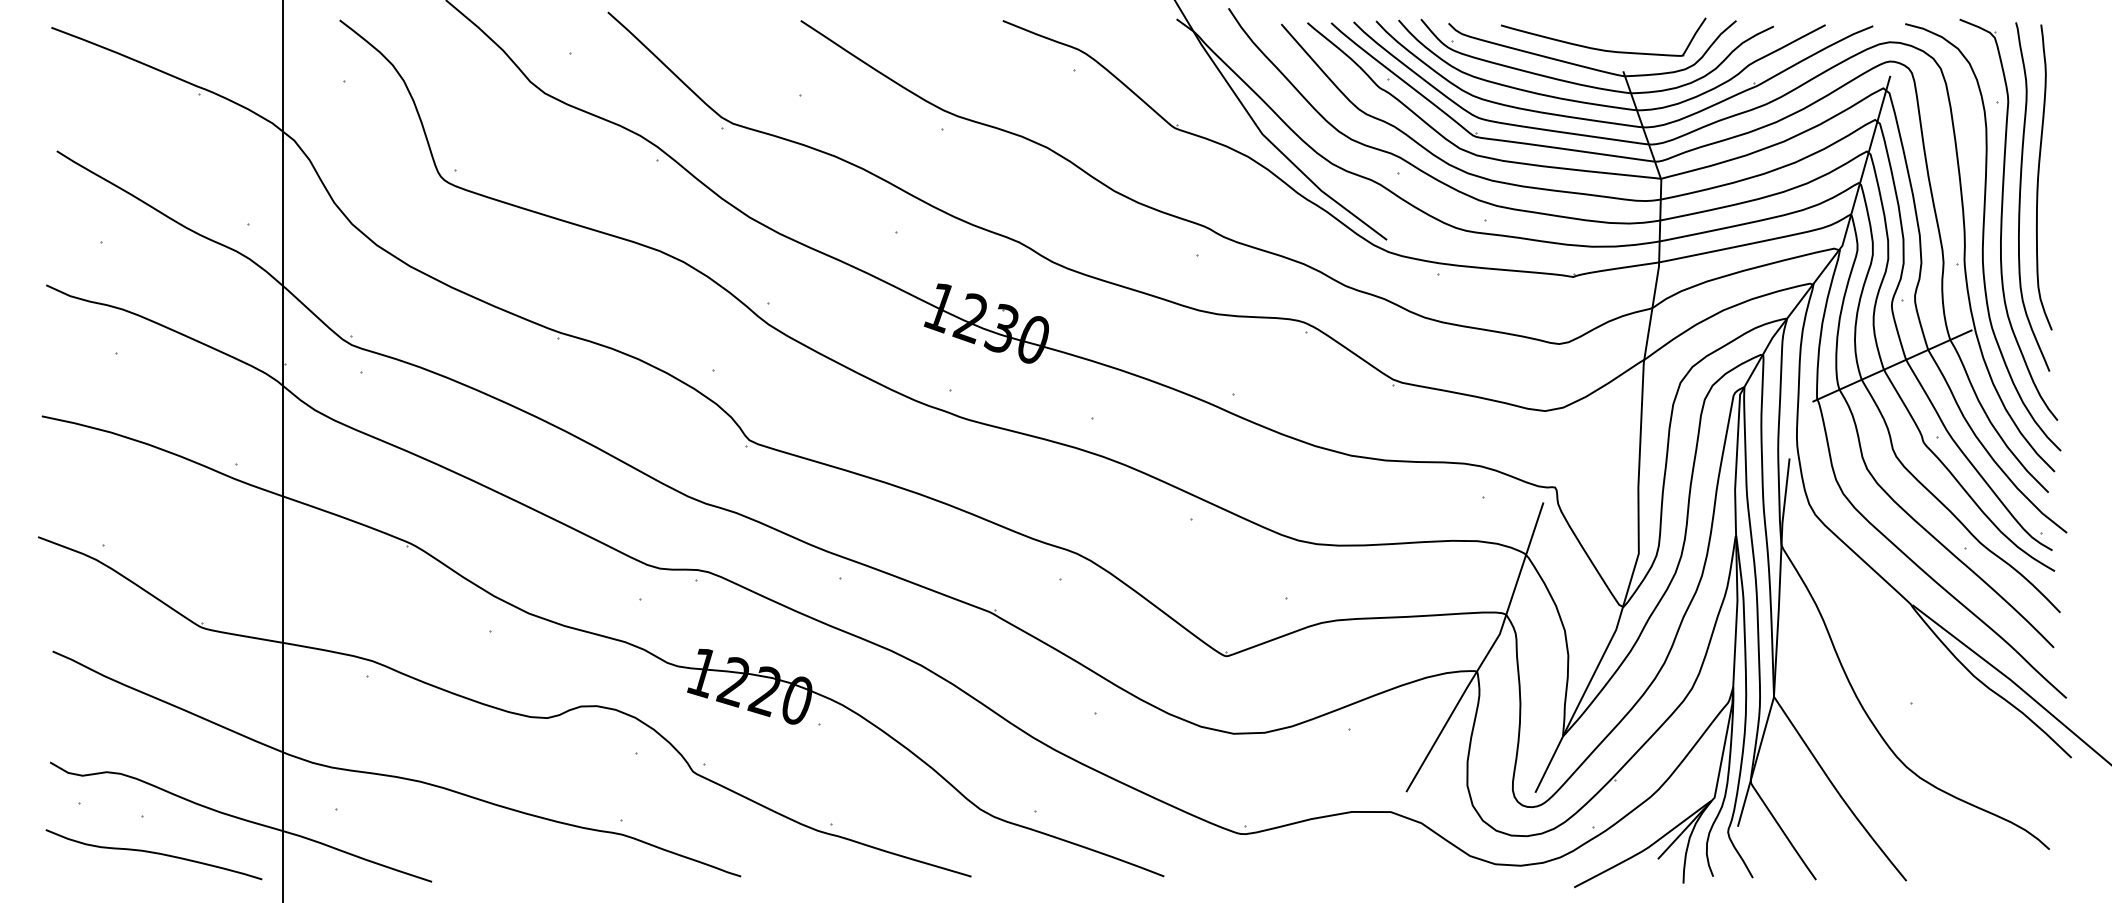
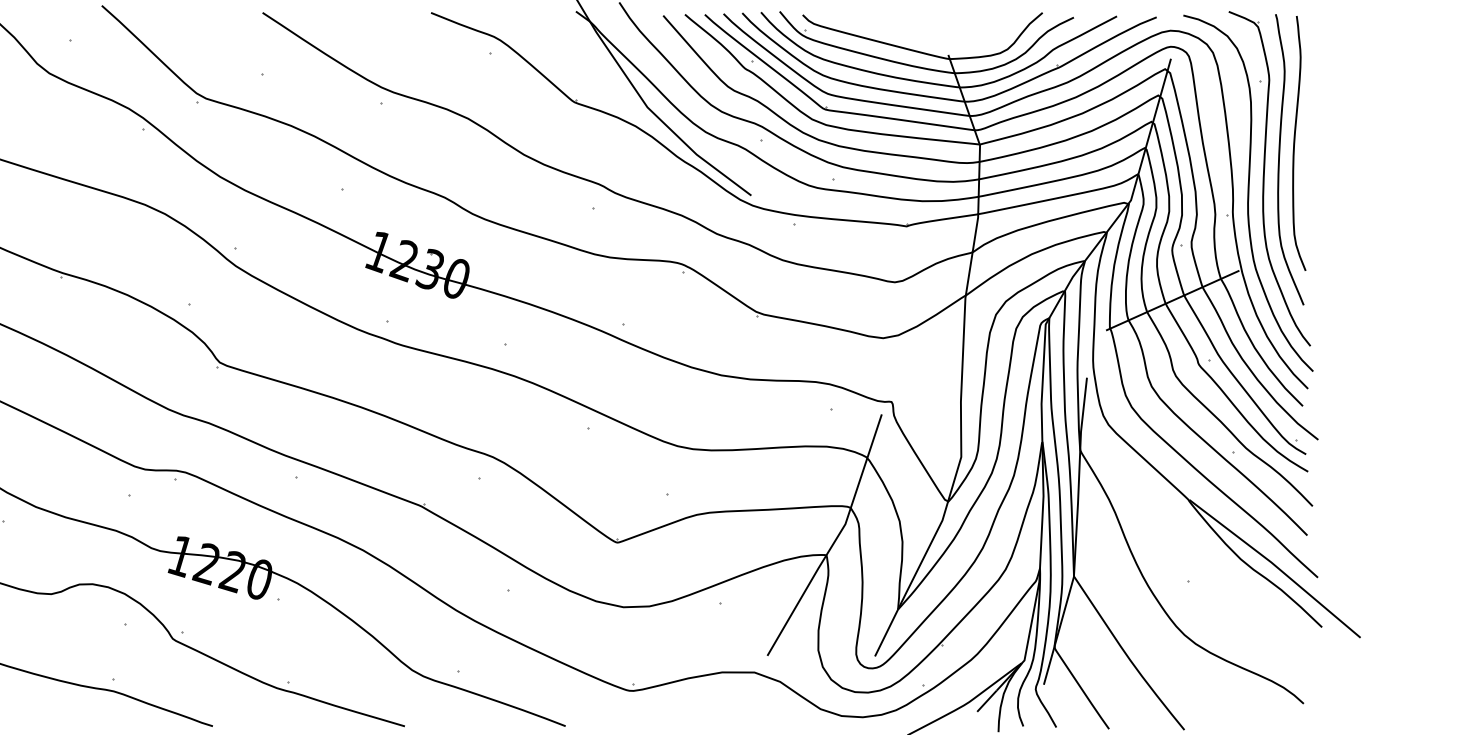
part: (1599, 48) -> (928, 35), removed

